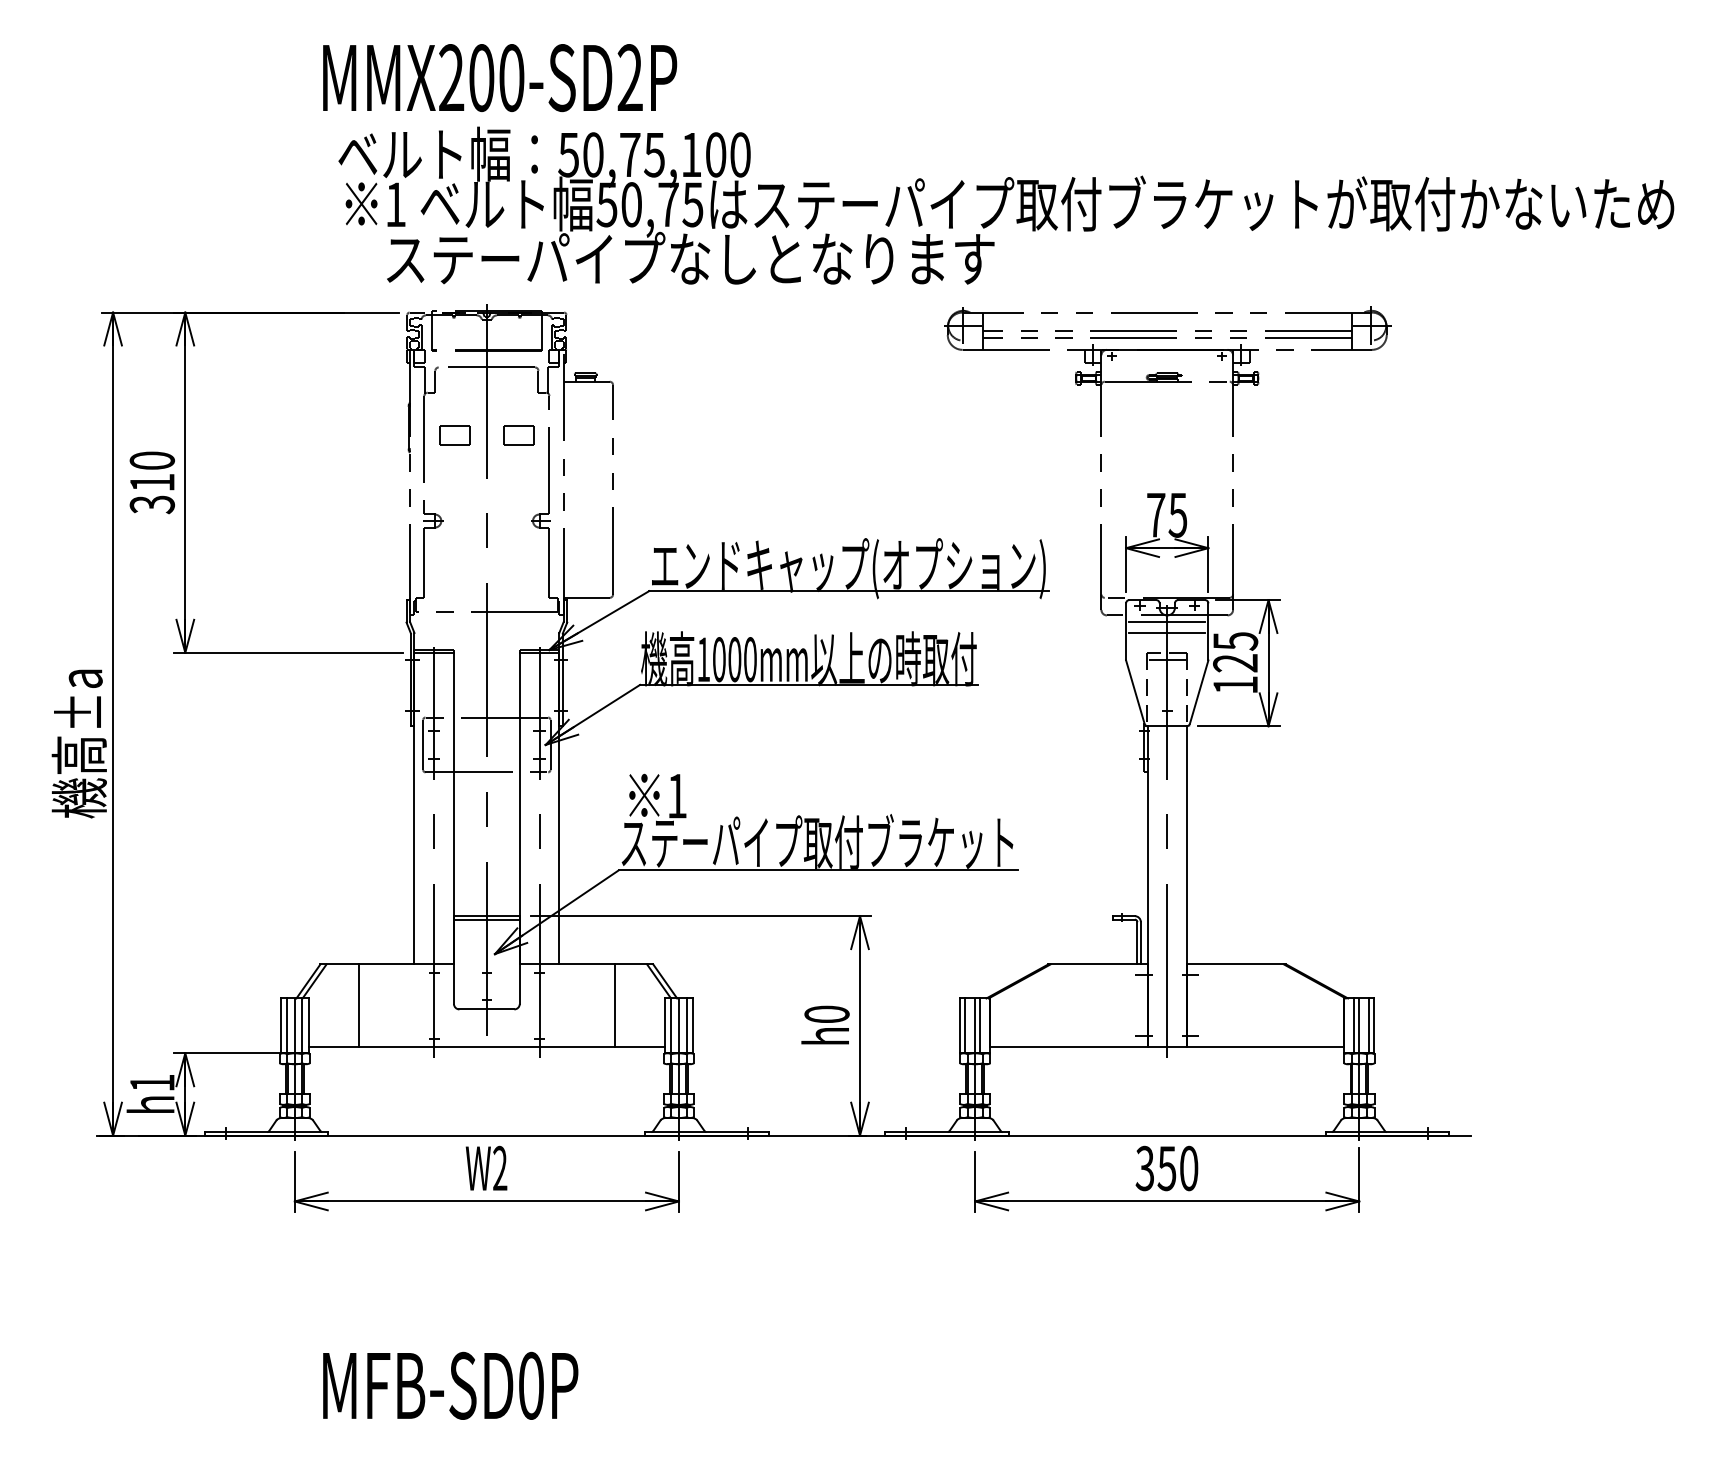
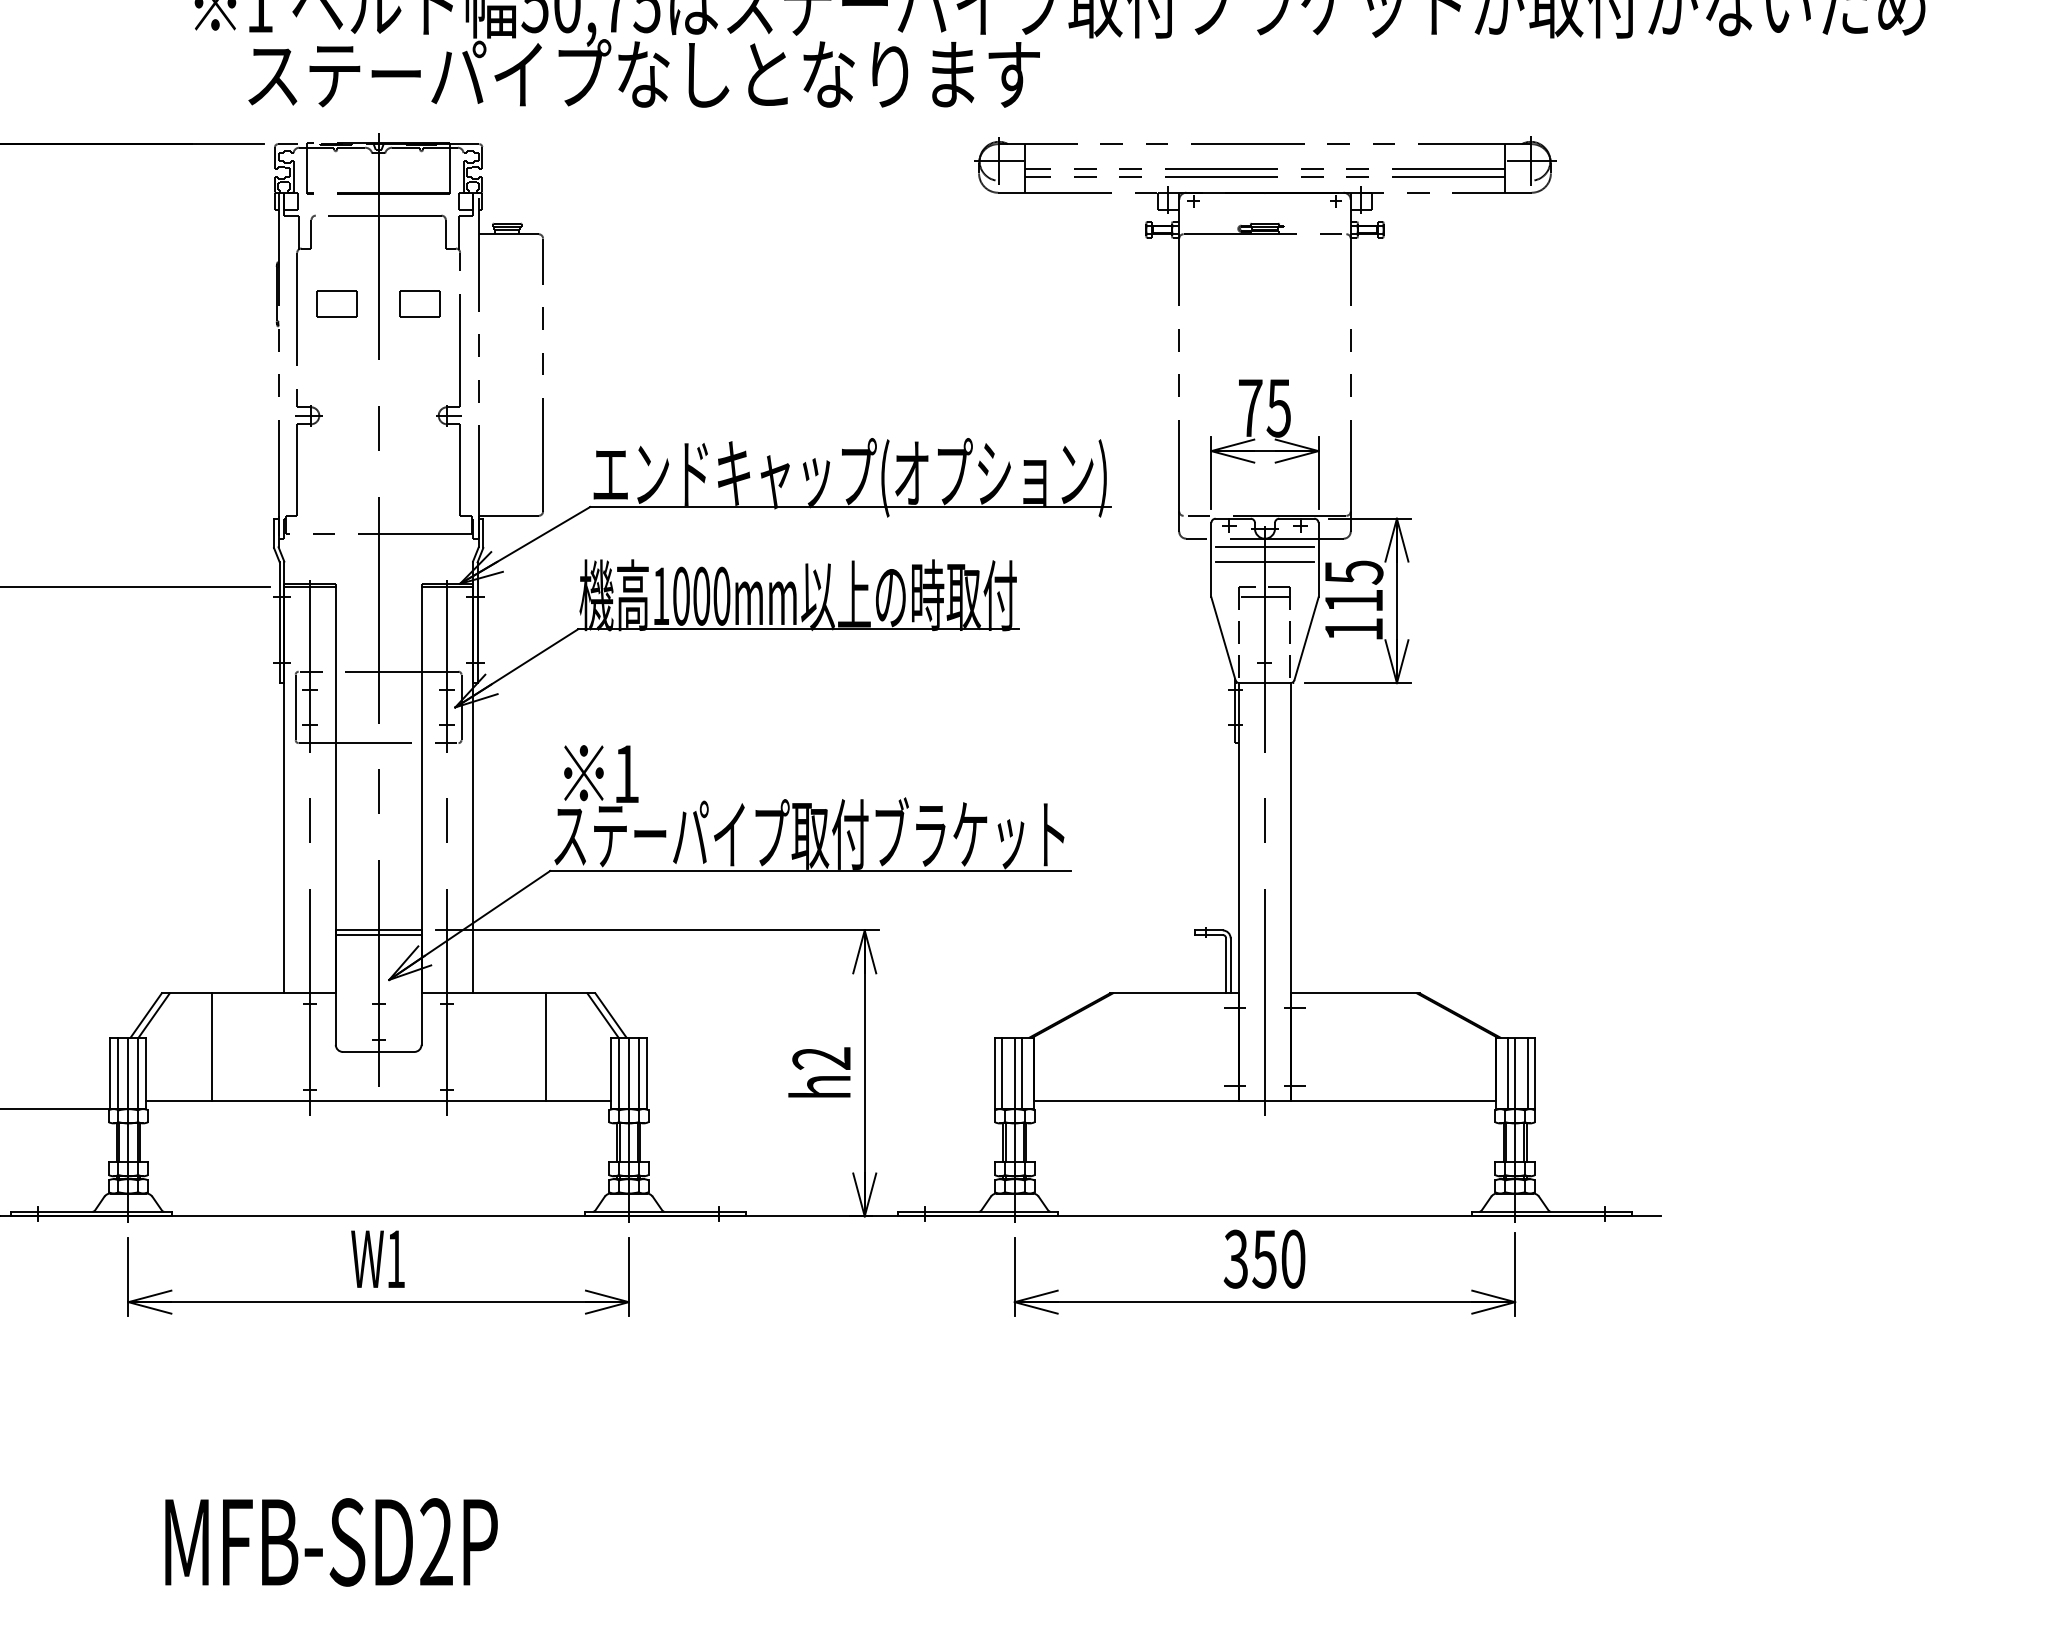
text: (1235, 663) -> (1353, 601), 125 -> 115
text: (826, 1014) -> (821, 1058), h0 -> h2
text: (500, 1167) -> (396, 1257), W2 -> W1
text: (530, 1385) -> (435, 1541), MFB-SD0P -> MFB-SD2P

